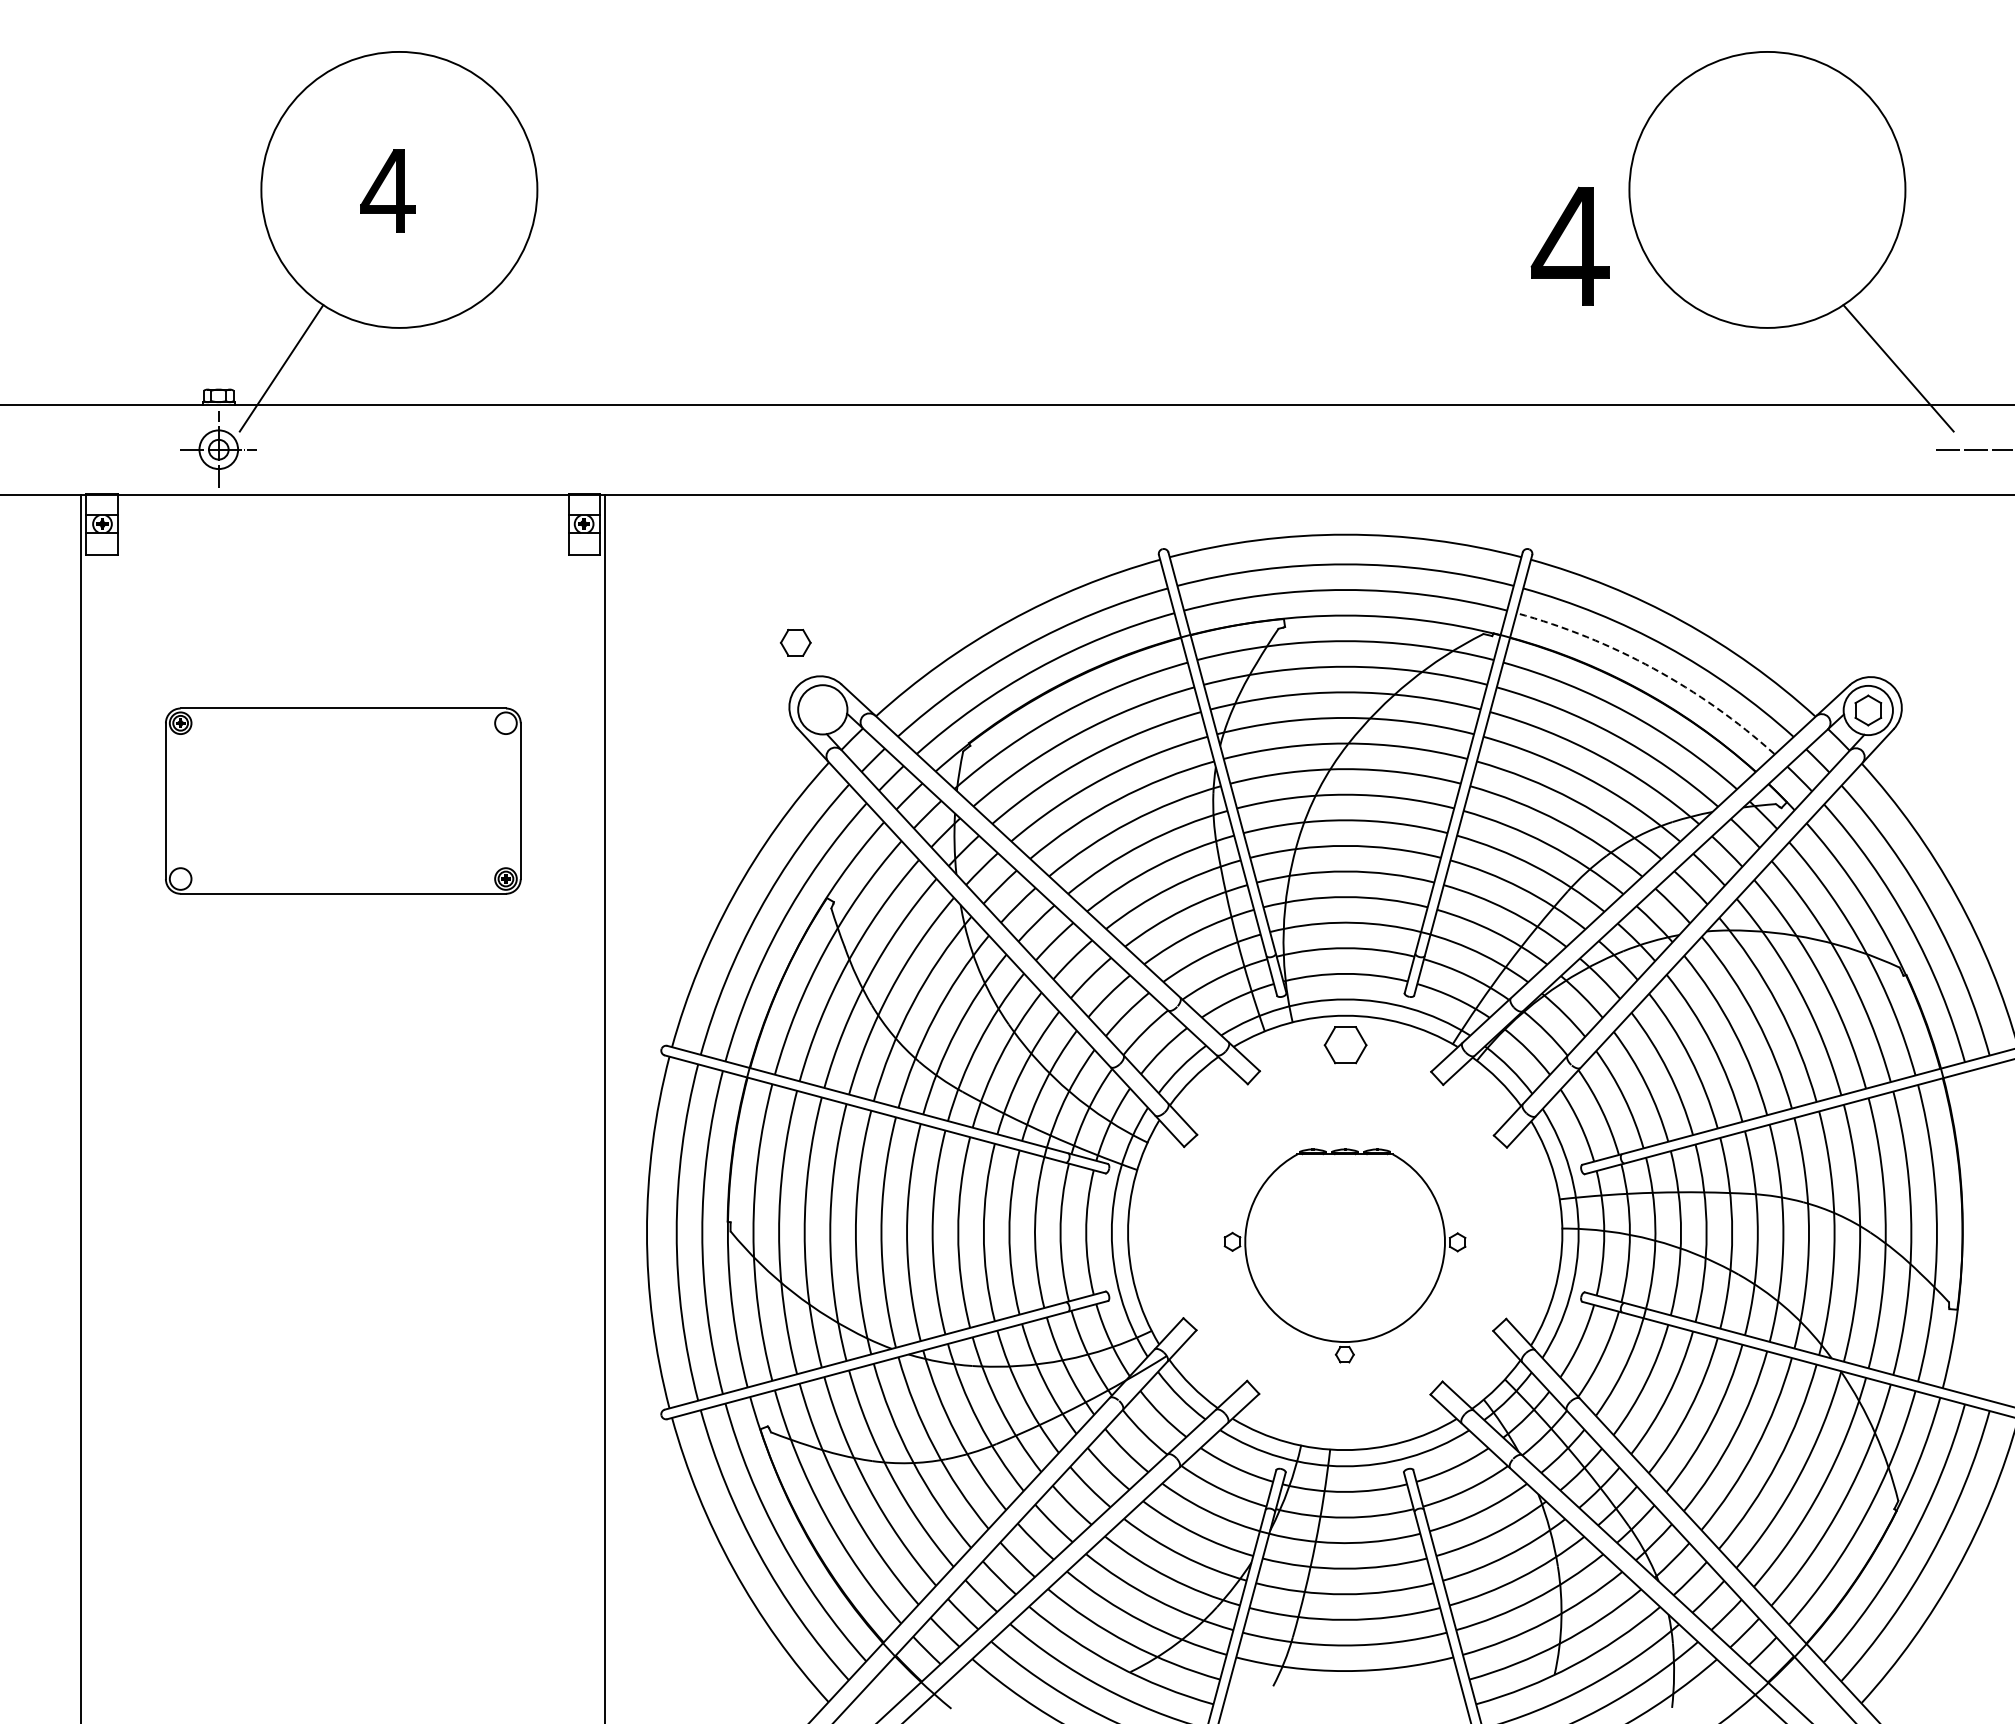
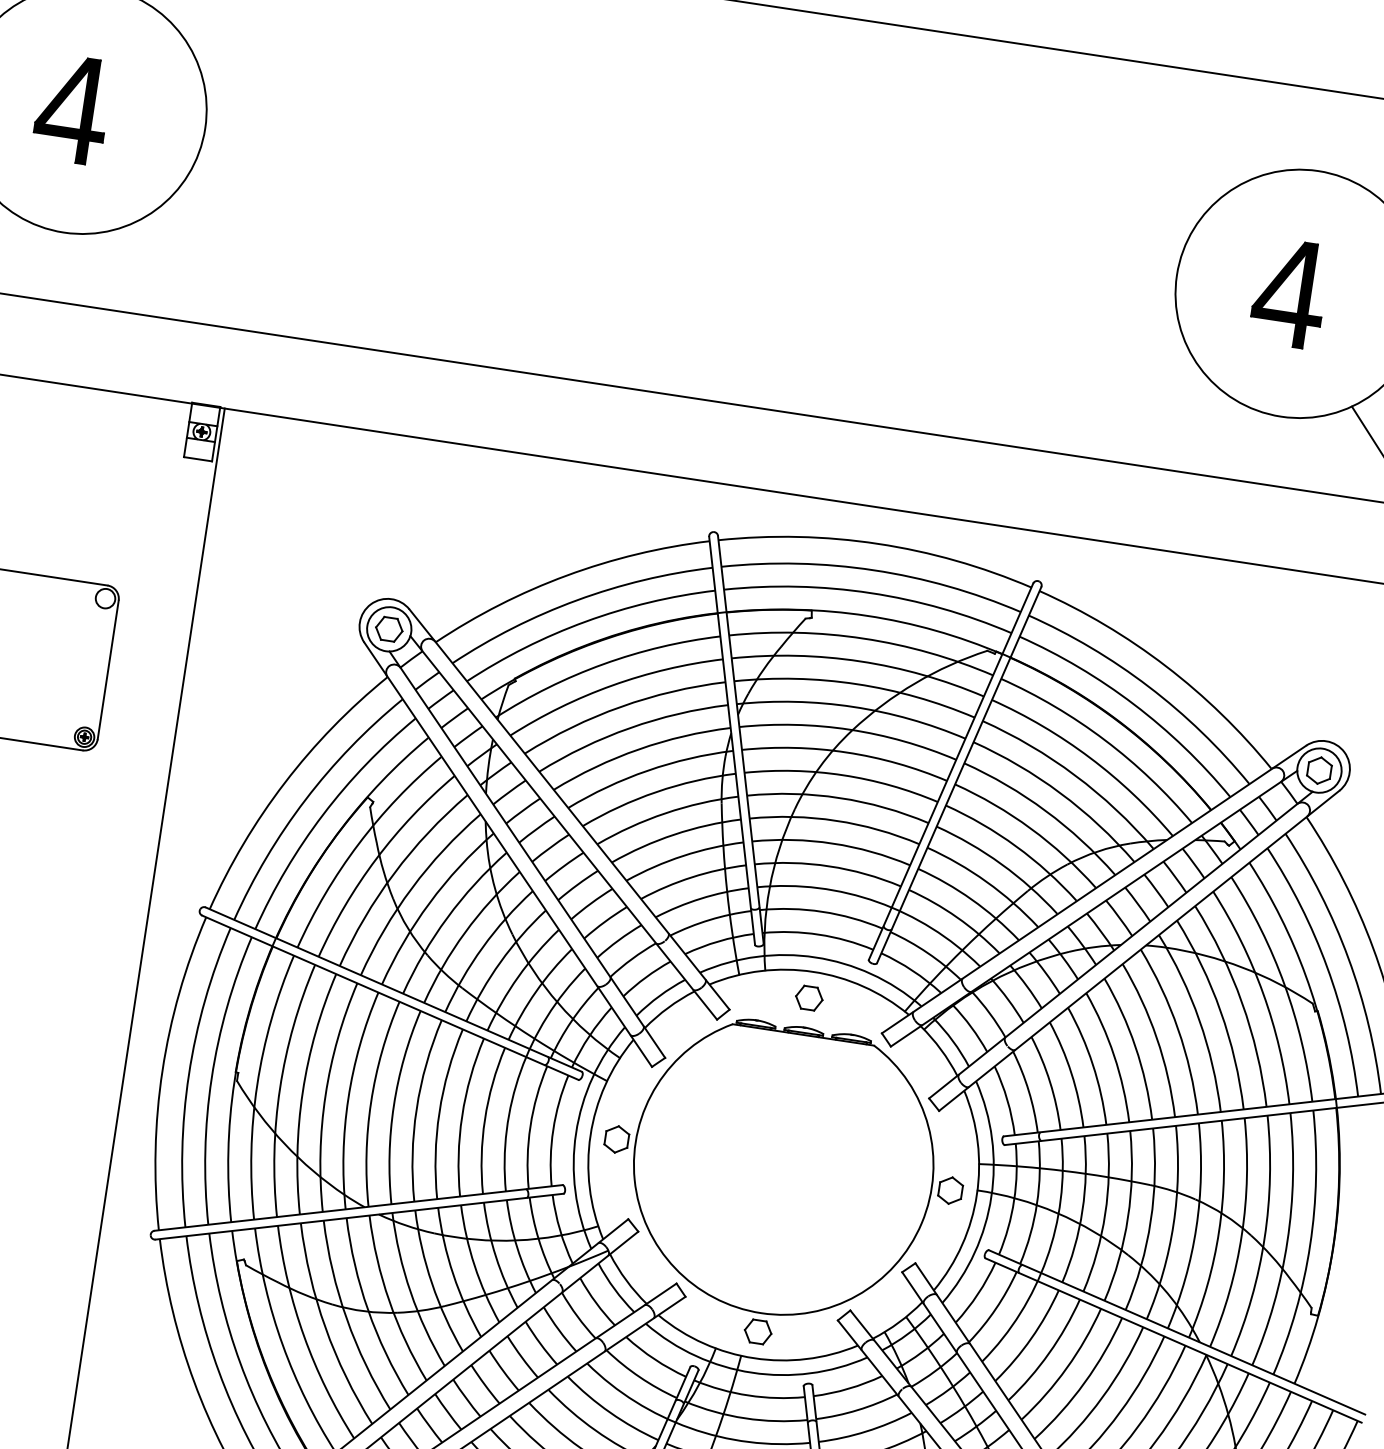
part: (387, 190) -> (71, 108), size x1.43
part: (1569, 245) -> (1289, 292), moved
part: (795, 642) -> (389, 629), moved
arc: (1653, 668) -> (1133, 704), dashed -> solid
part: (1345, 1045) -> (809, 998), size x0.71
part: (1344, 1255) -> (780, 1185), size x1.67

